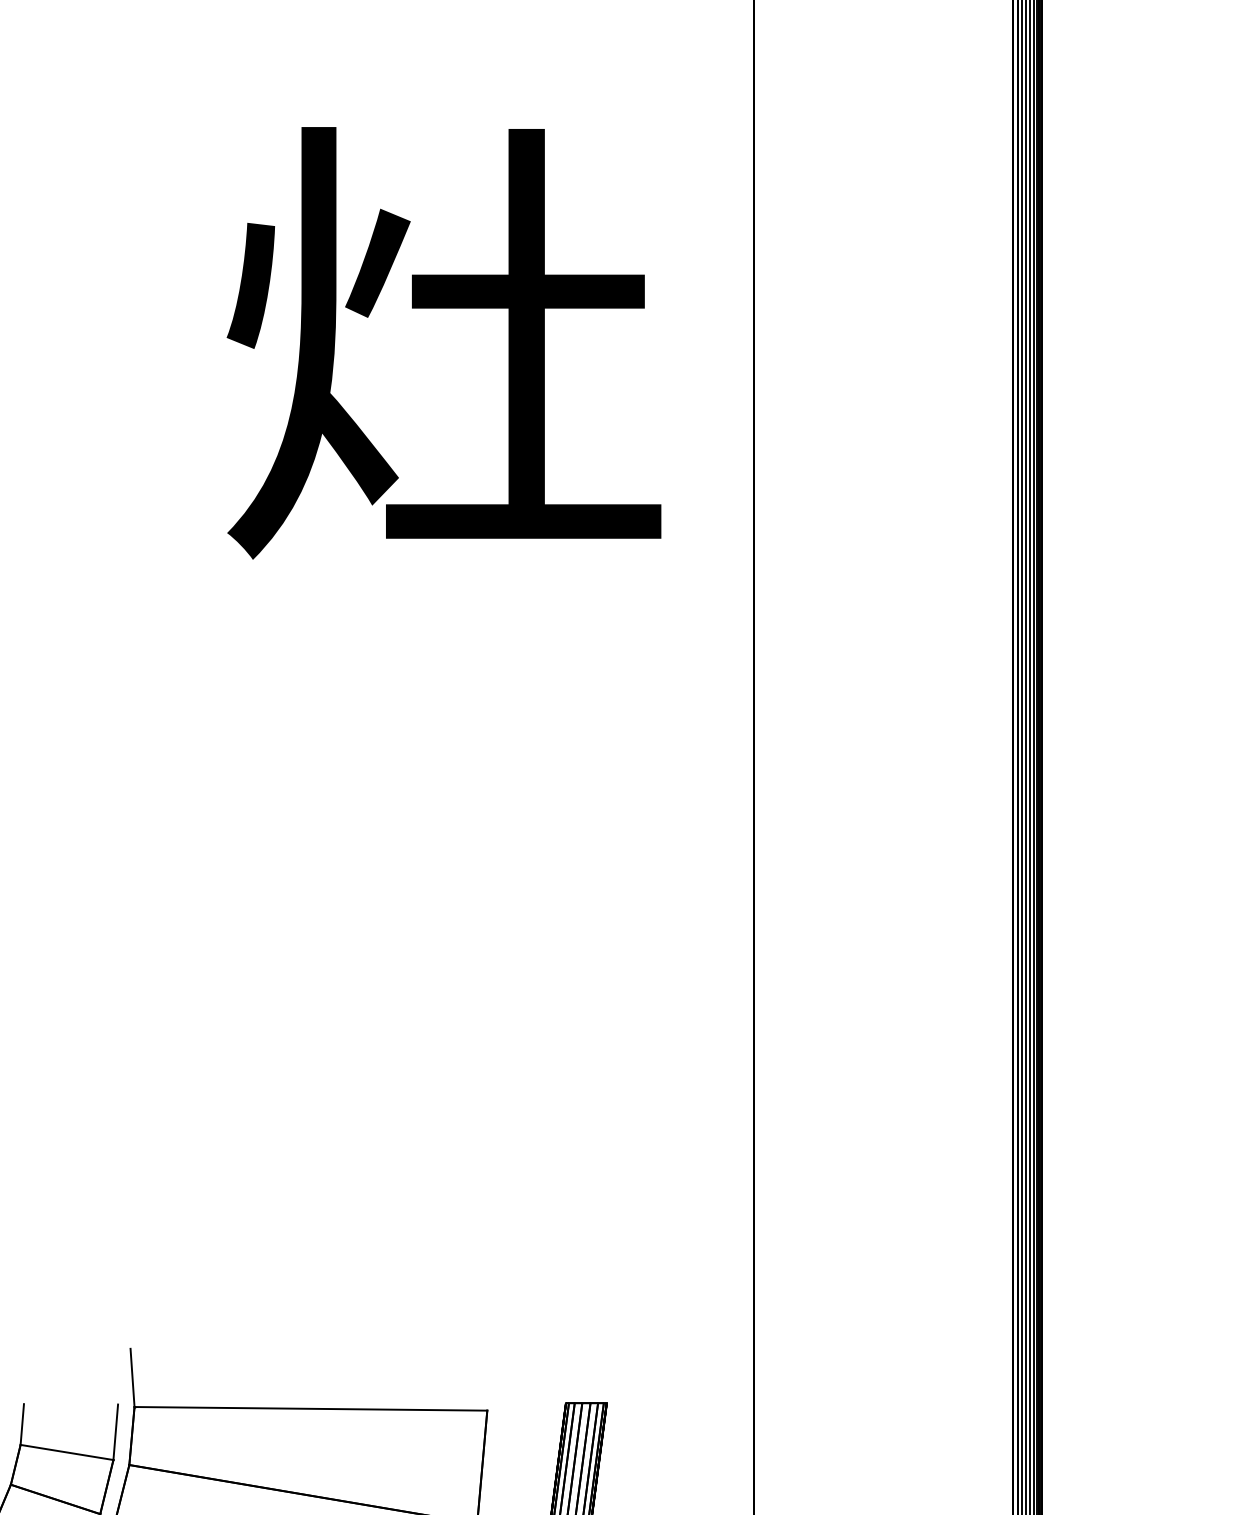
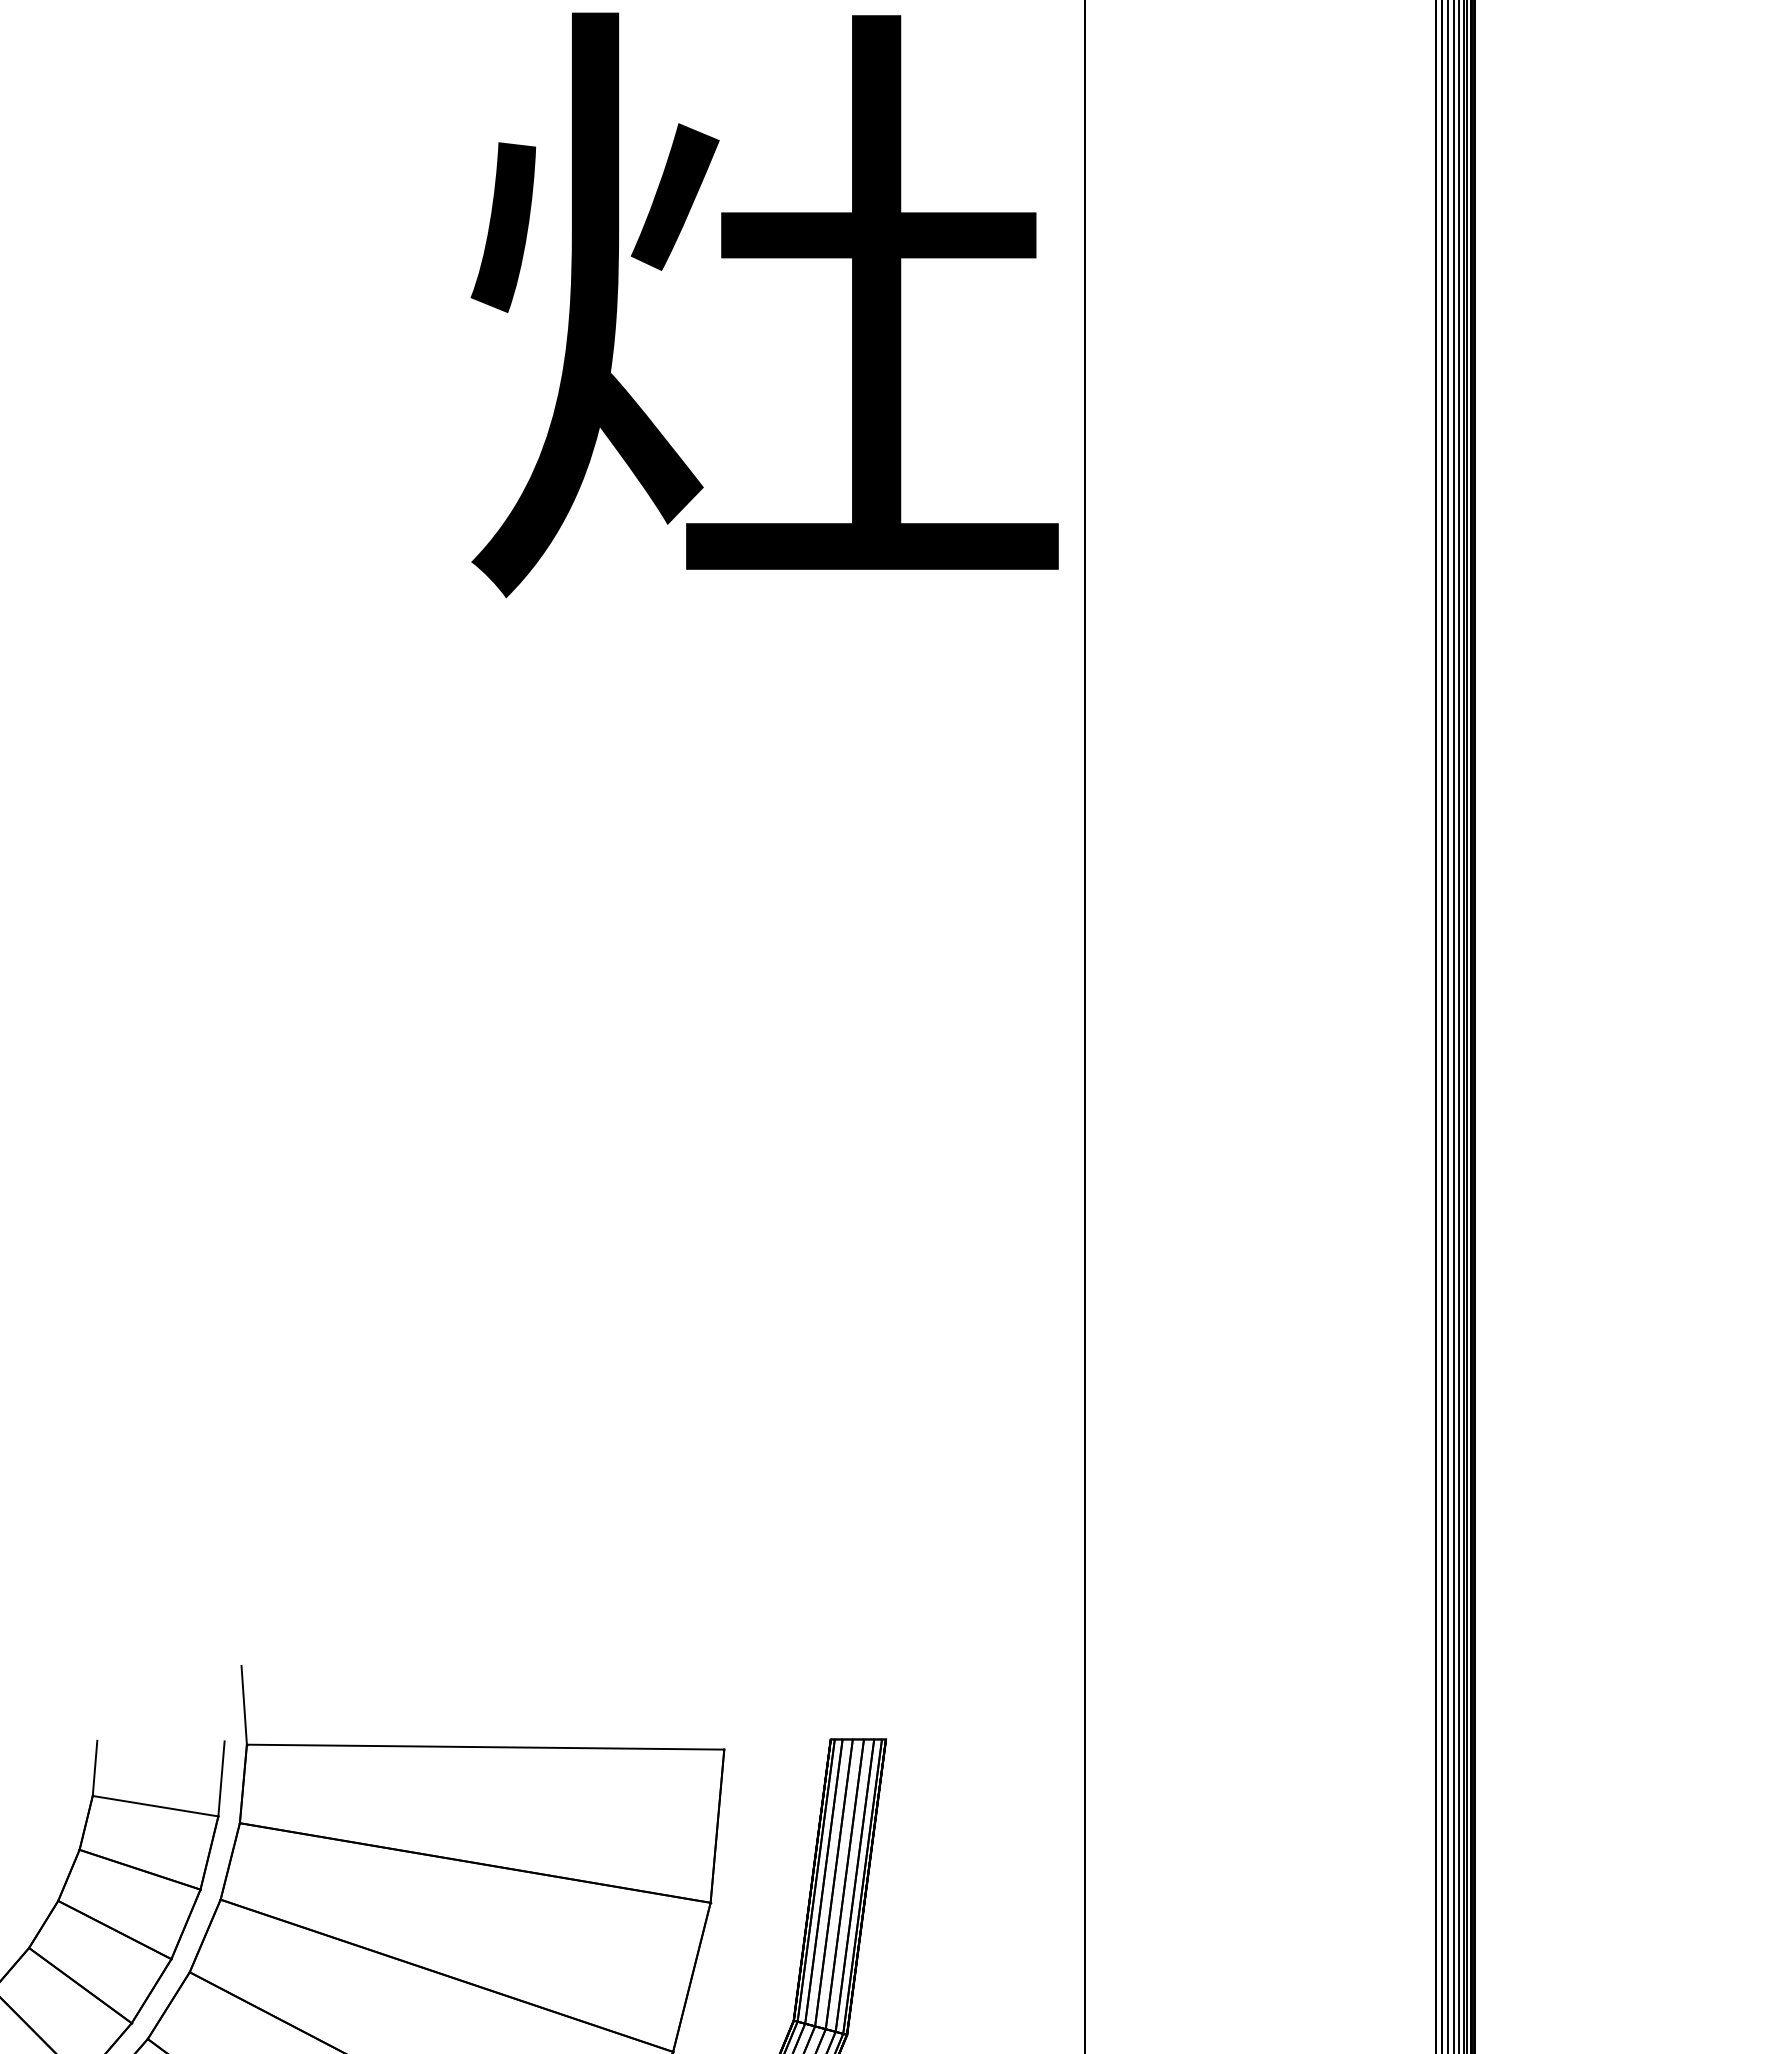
text: (443, 343) -> (764, 305), moved

